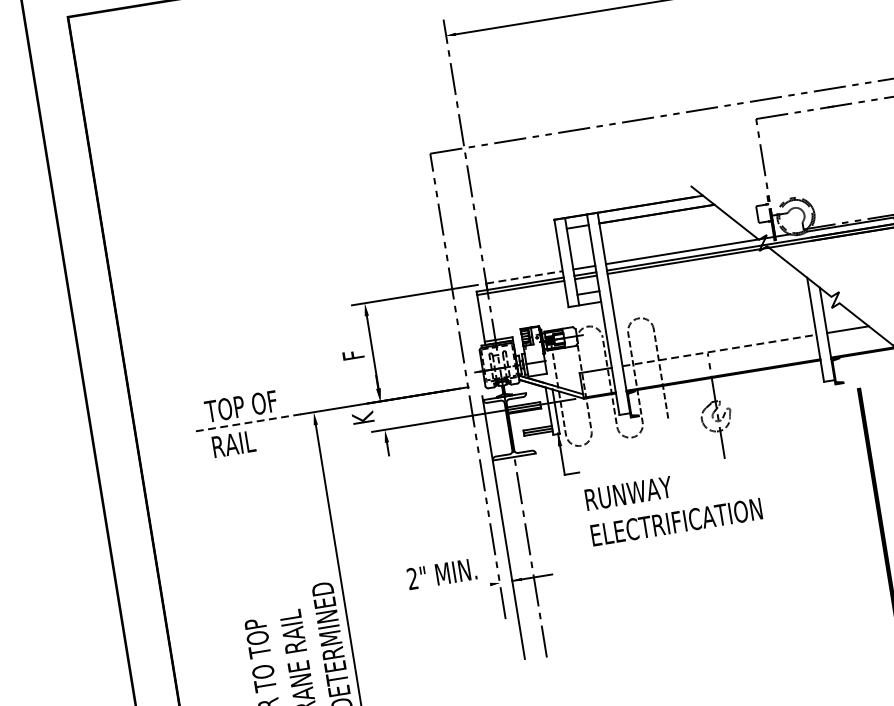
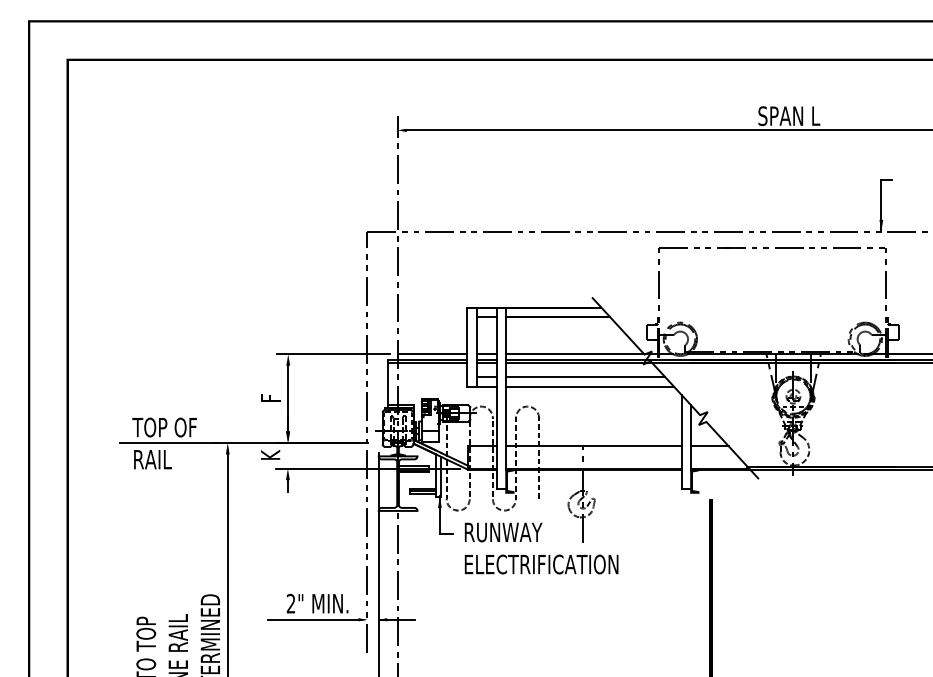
line: (697, 275) -> (585, 377), added
line: (524, 277) -> (432, 354), dashed -> solid
line: (704, 284) -> (590, 386), added
line: (719, 350) -> (593, 446), dashed -> solid
line: (247, 422) -> (167, 442), dashed -> solid
text: (673, 504) -> (541, 548), moved
line: (439, 592) -> (312, 619), added

